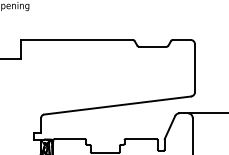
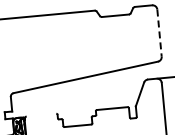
line: (195, 68) -> (159, 33), solid -> dashed
line: (69, 139) -> (41, 115), removed

